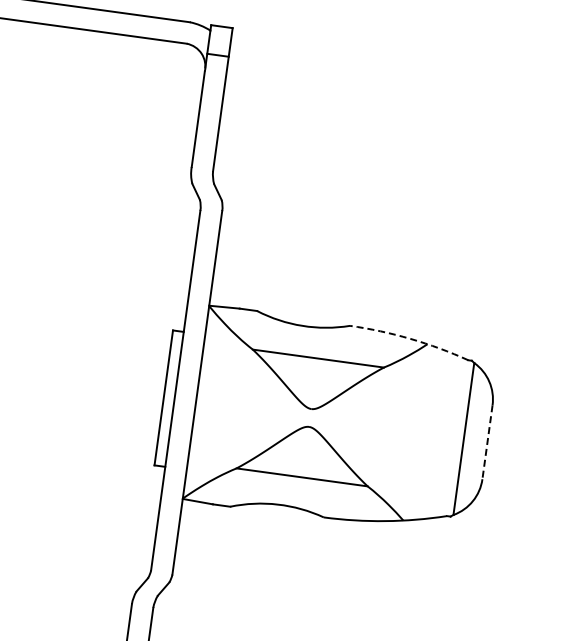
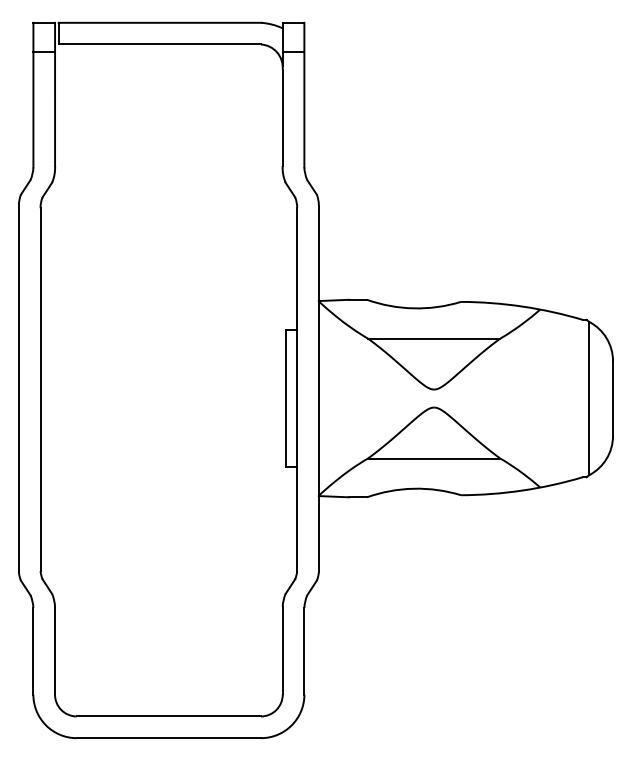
arc: (410, 338) -> (522, 306), dashed -> solid
line: (487, 443) -> (613, 399), dashed -> solid

